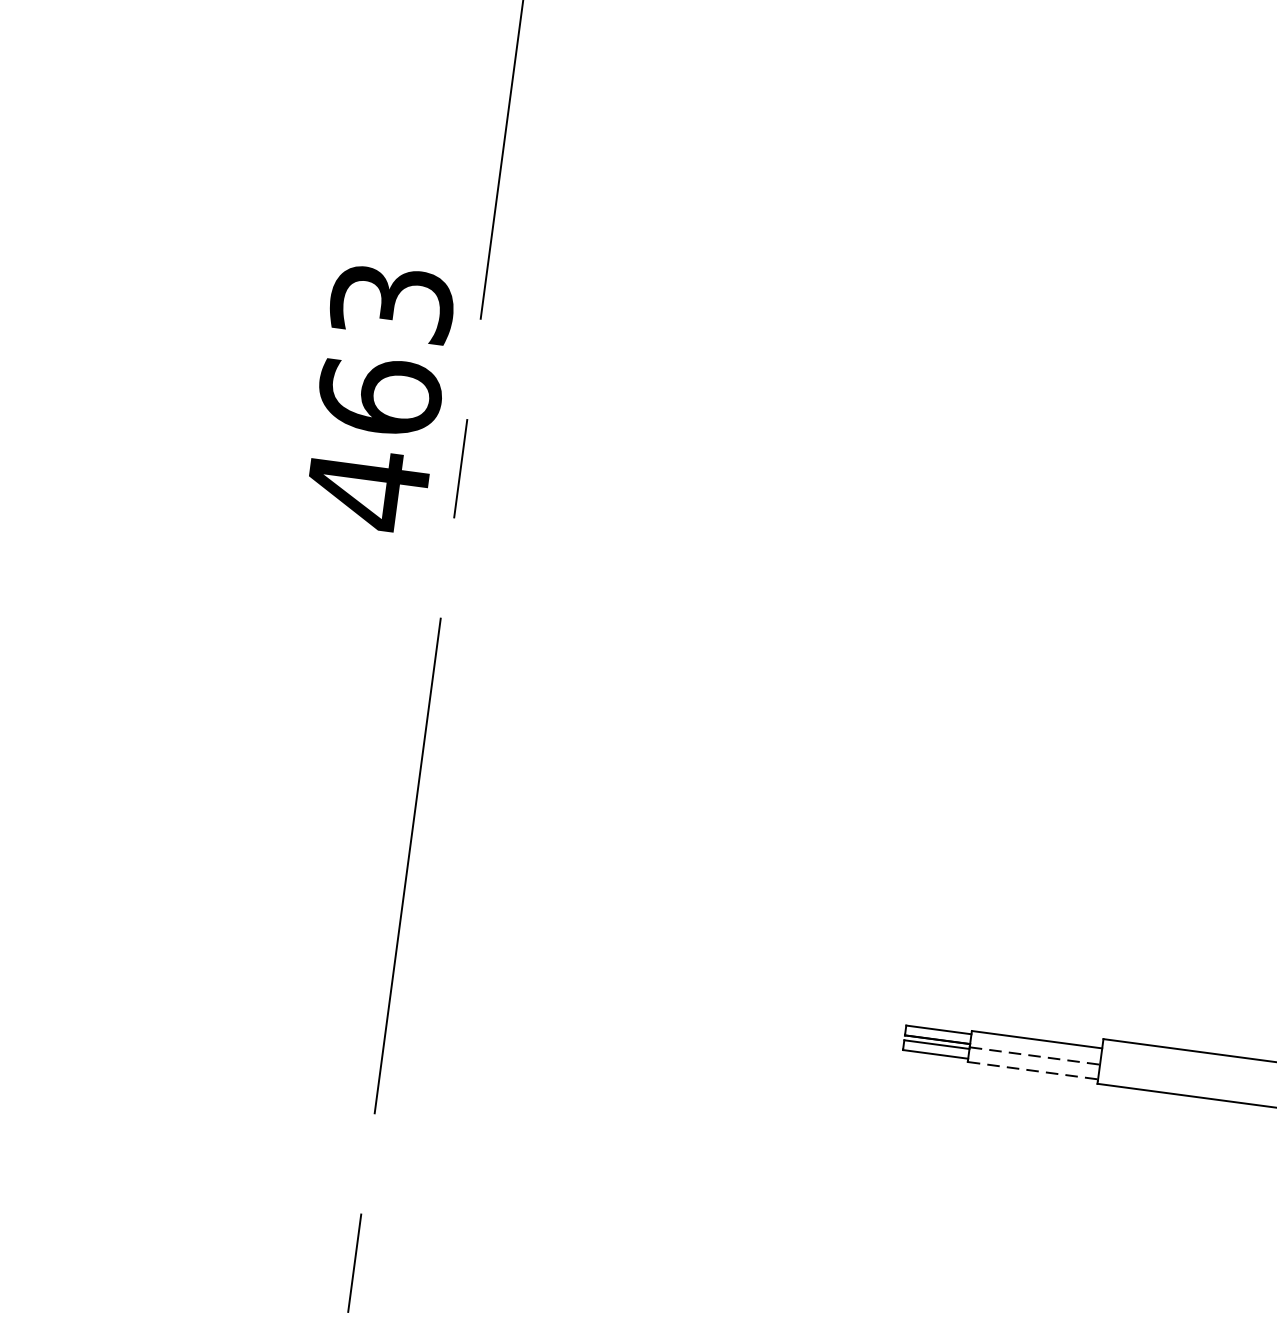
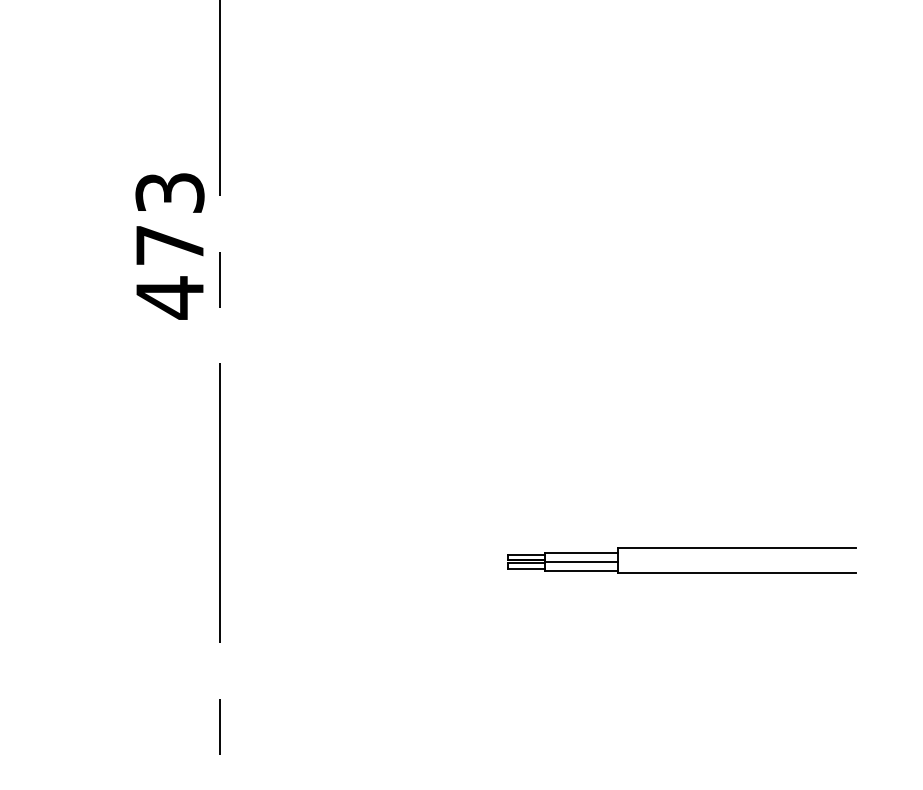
text: (379, 394) -> (169, 244), 463 -> 473
line: (1035, 1056) -> (581, 562), dashed -> solid
line: (1033, 1070) -> (581, 570), dashed -> solid

